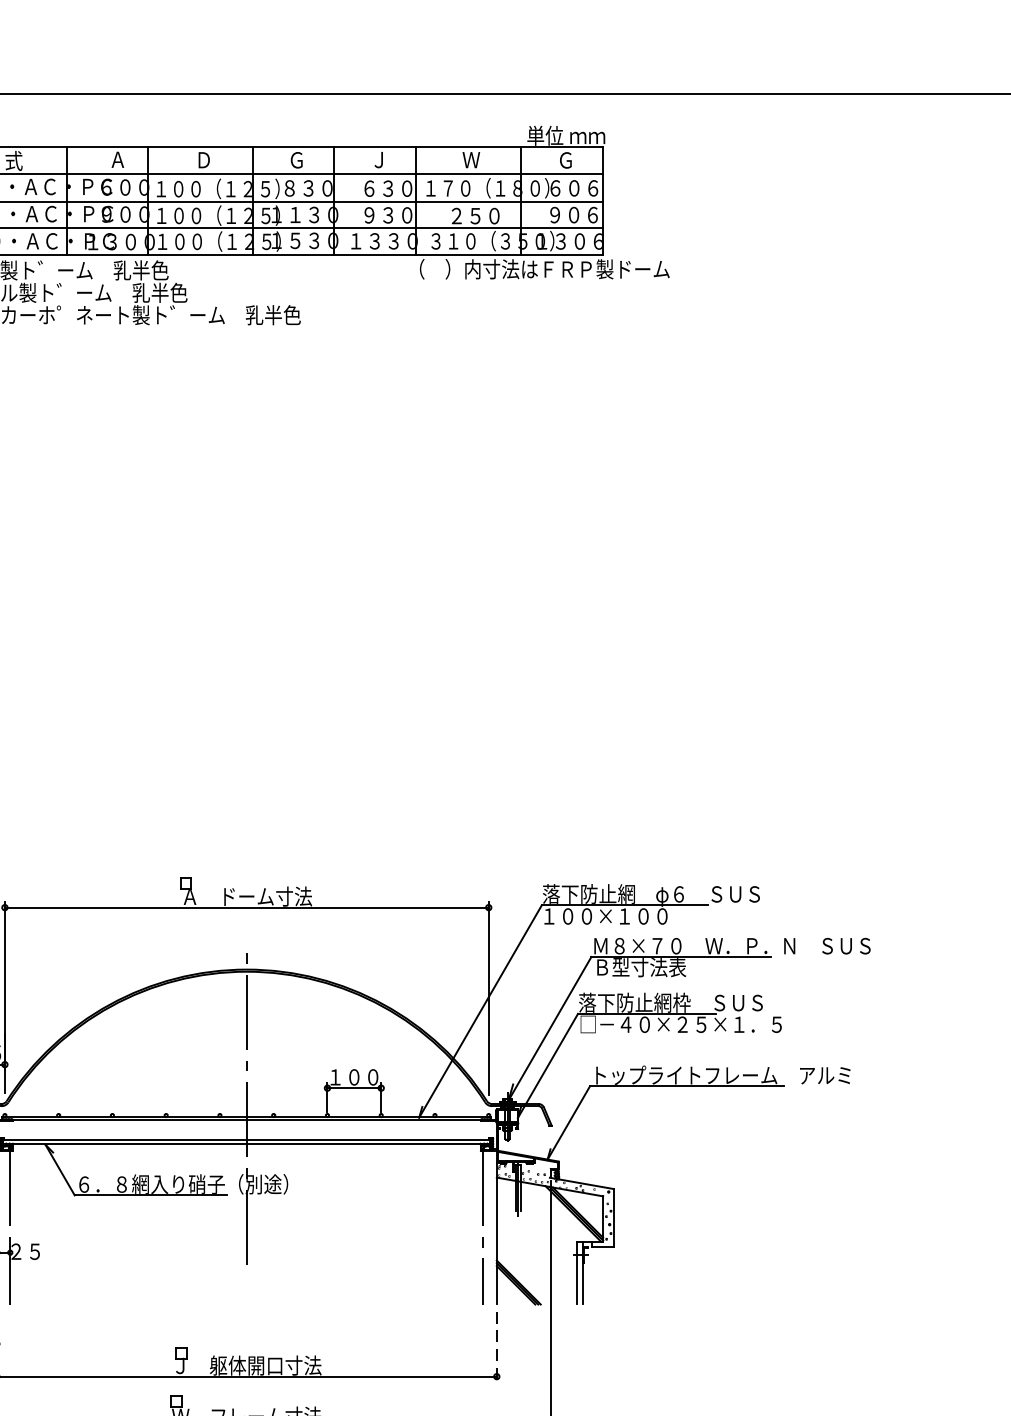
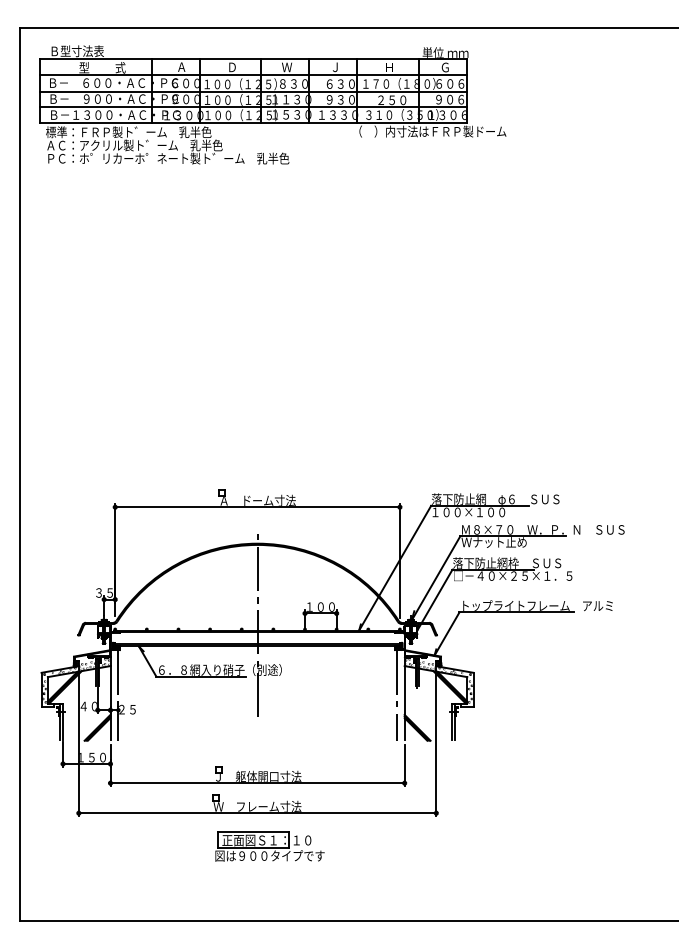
text: (471, 158) -> (389, 66), Ｗ -> Ｈ
text: (297, 160) -> (287, 67), Ｇ -> Ｗ
text: (647, 967) -> (493, 542), Ｂ型寸法表 -> Ｗナット止め
line: (496, 1346) -> (404, 765), dashed -> solid

